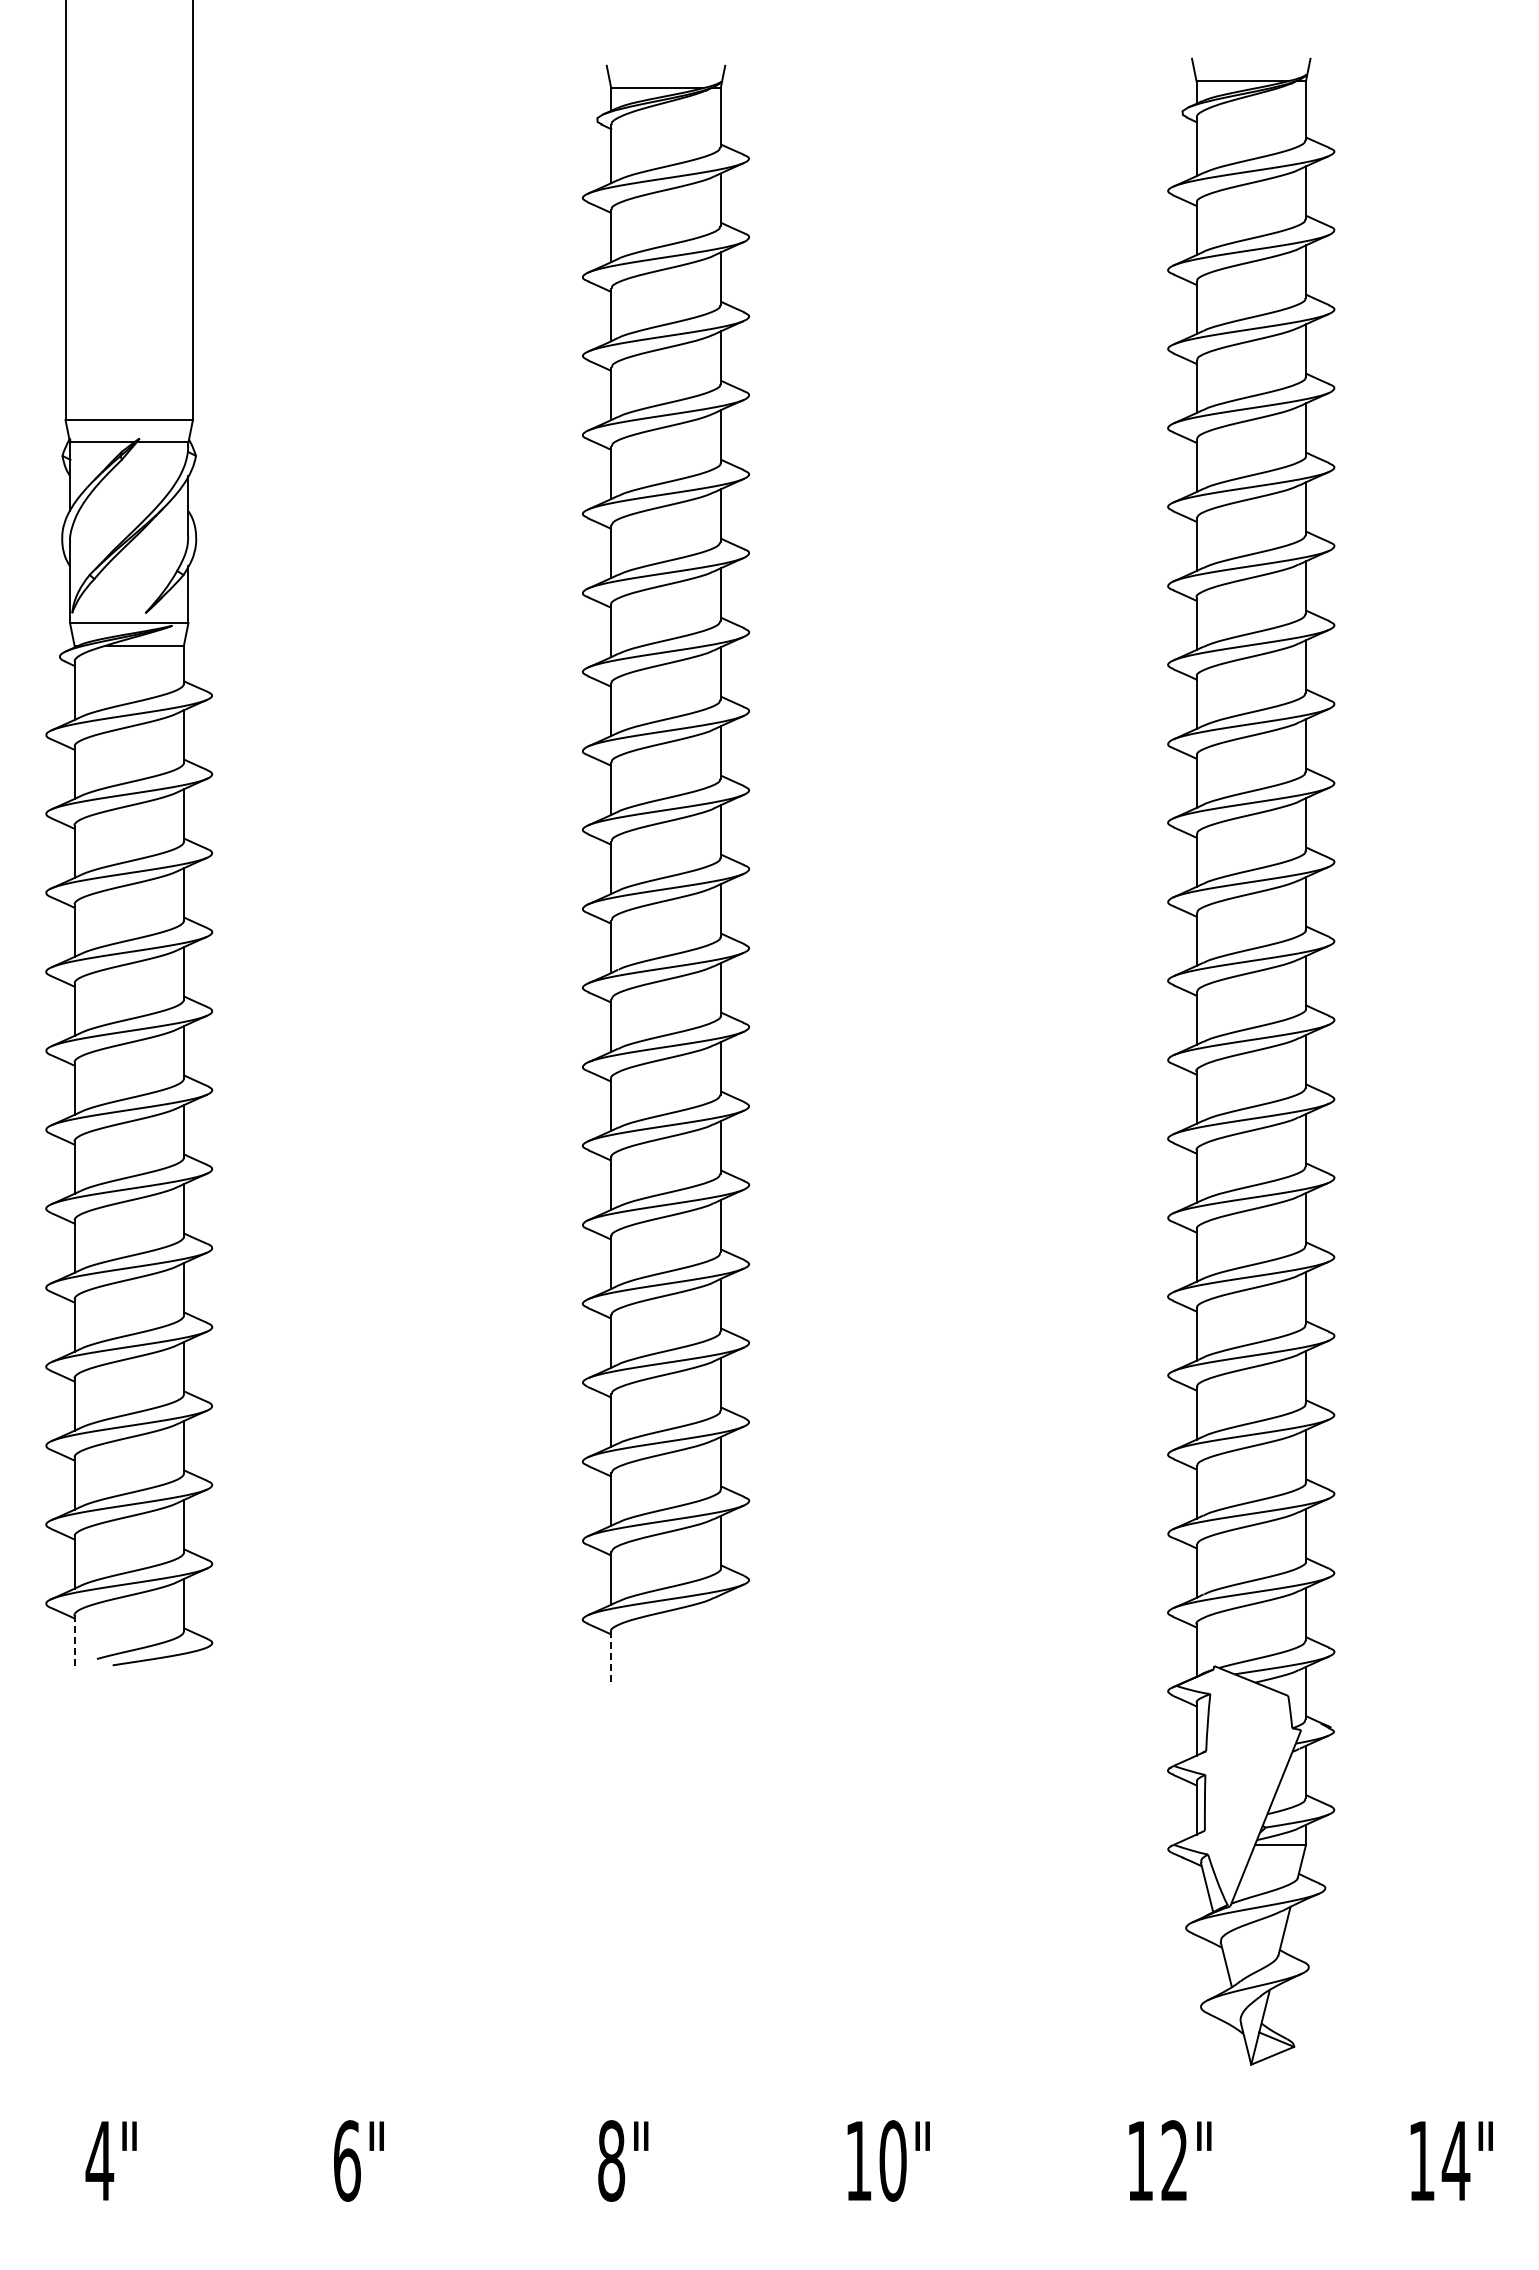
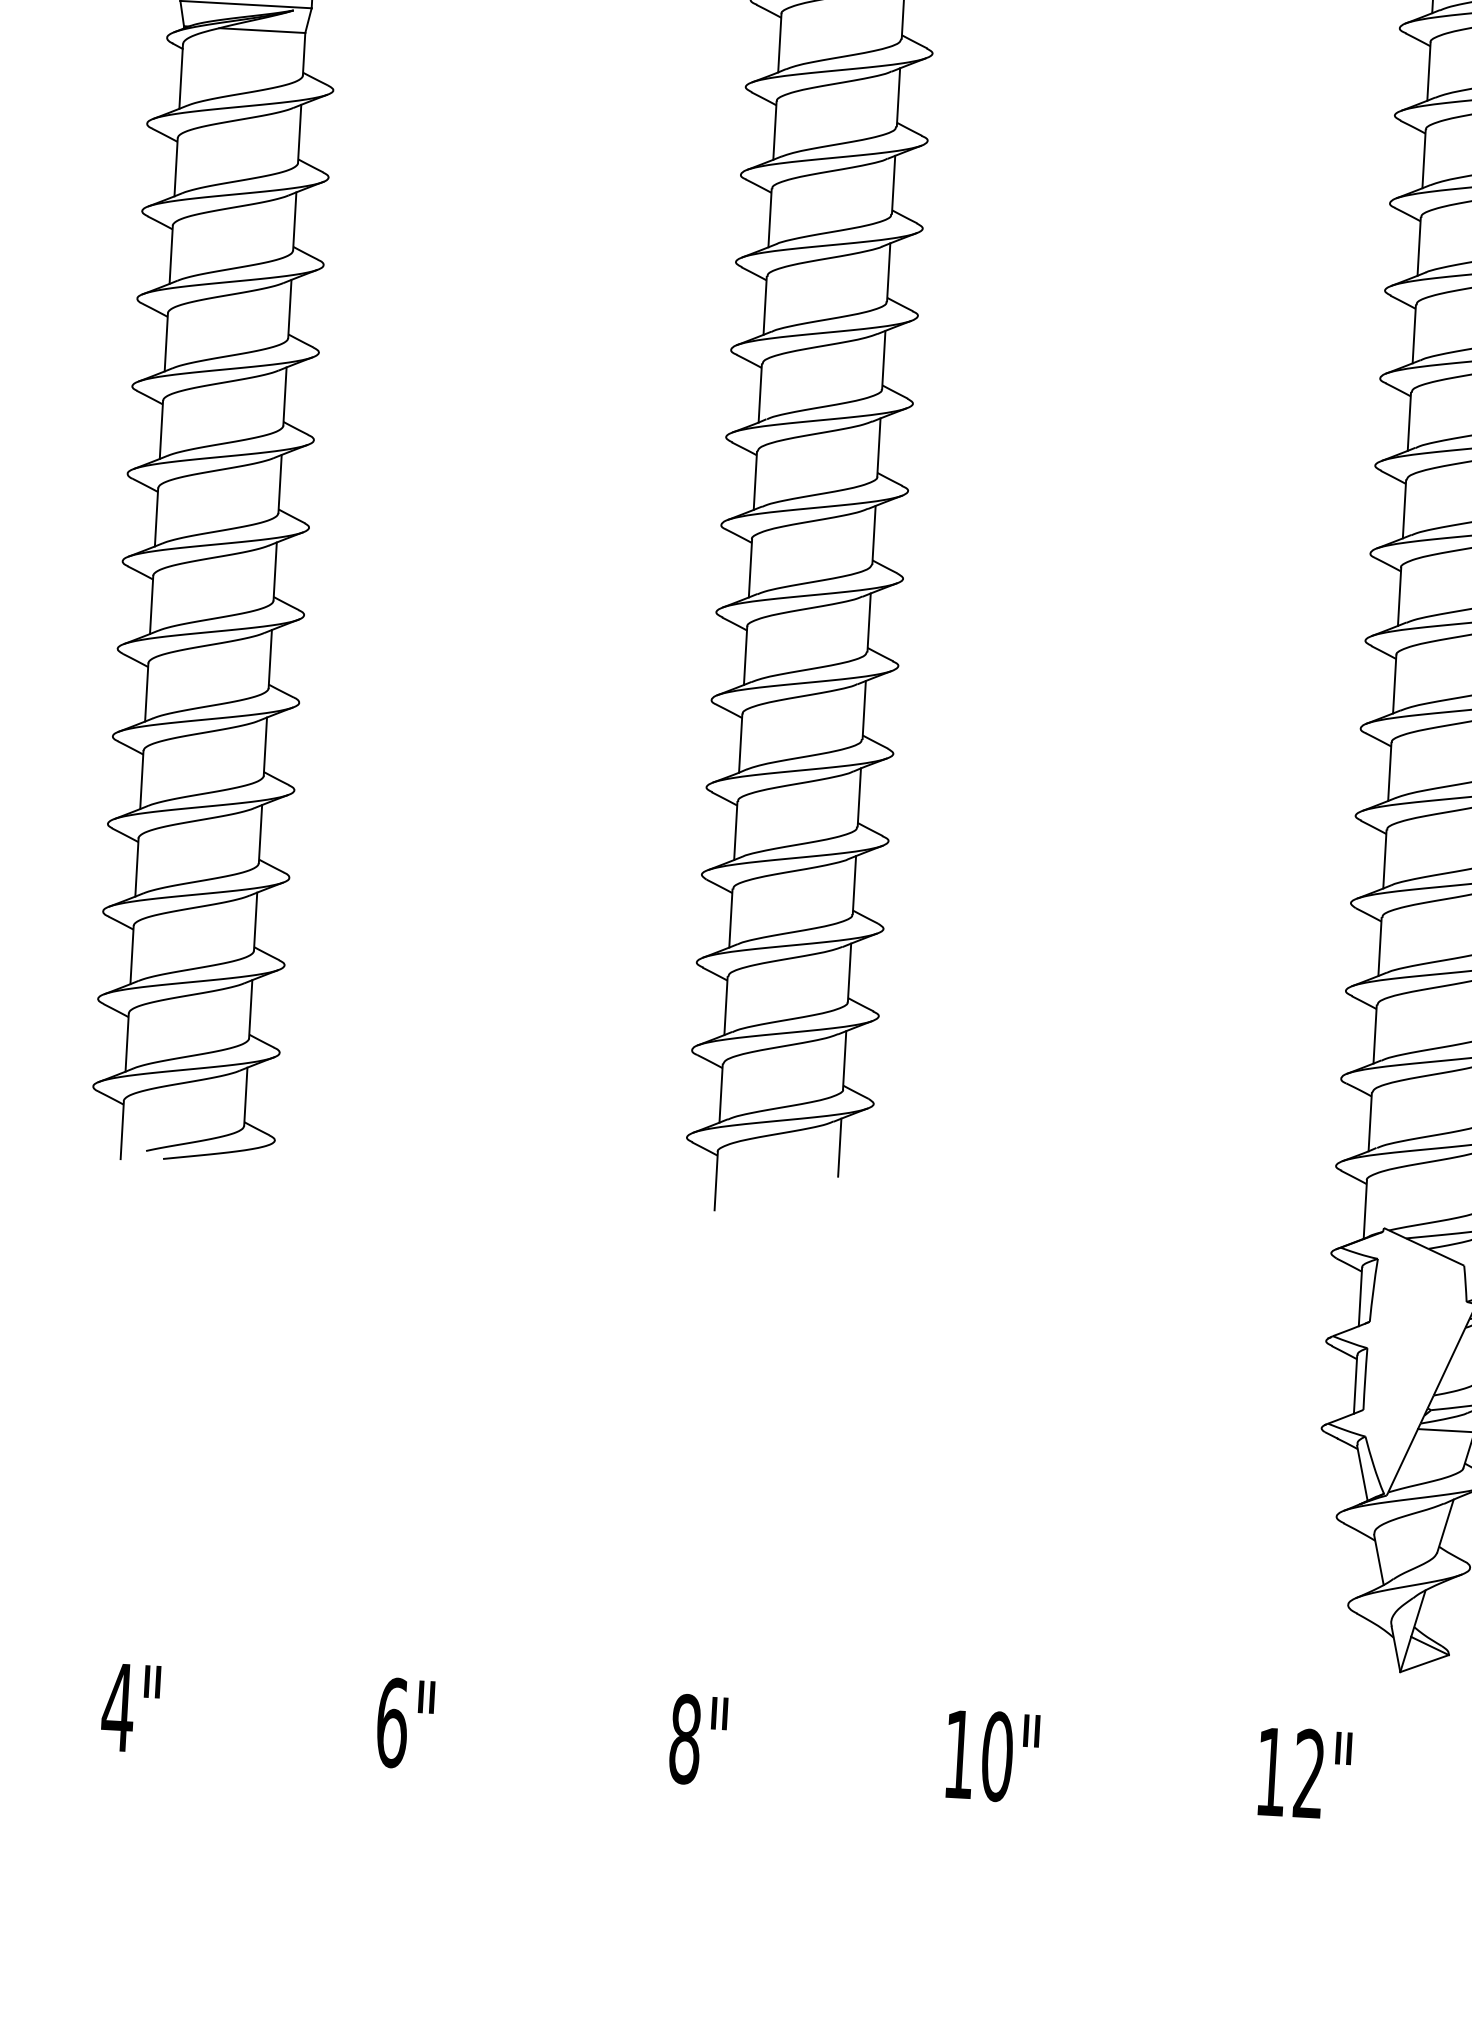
line: (720, 1621) -> (839, 1148), added
line: (74, 1641) -> (122, 1130), dashed -> solid
line: (611, 1658) -> (716, 1182), dashed -> solid

